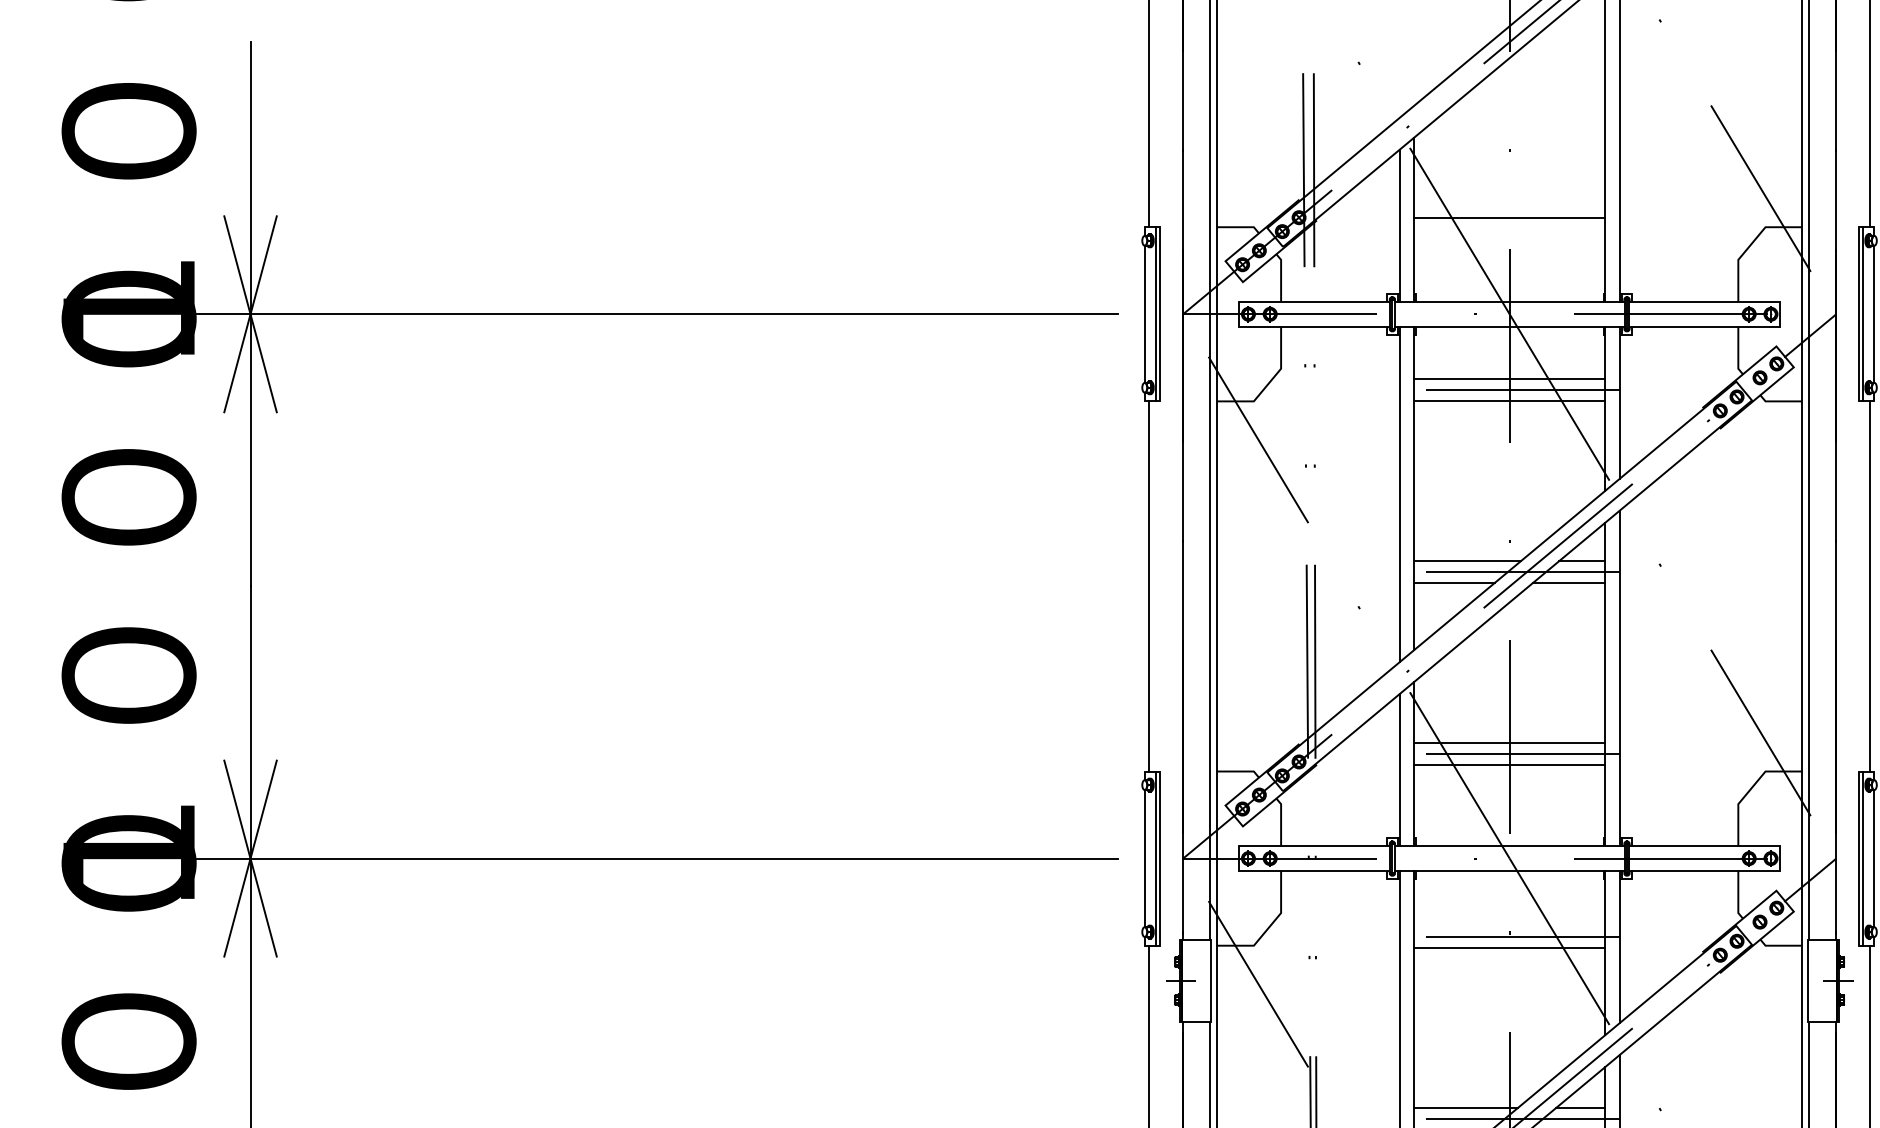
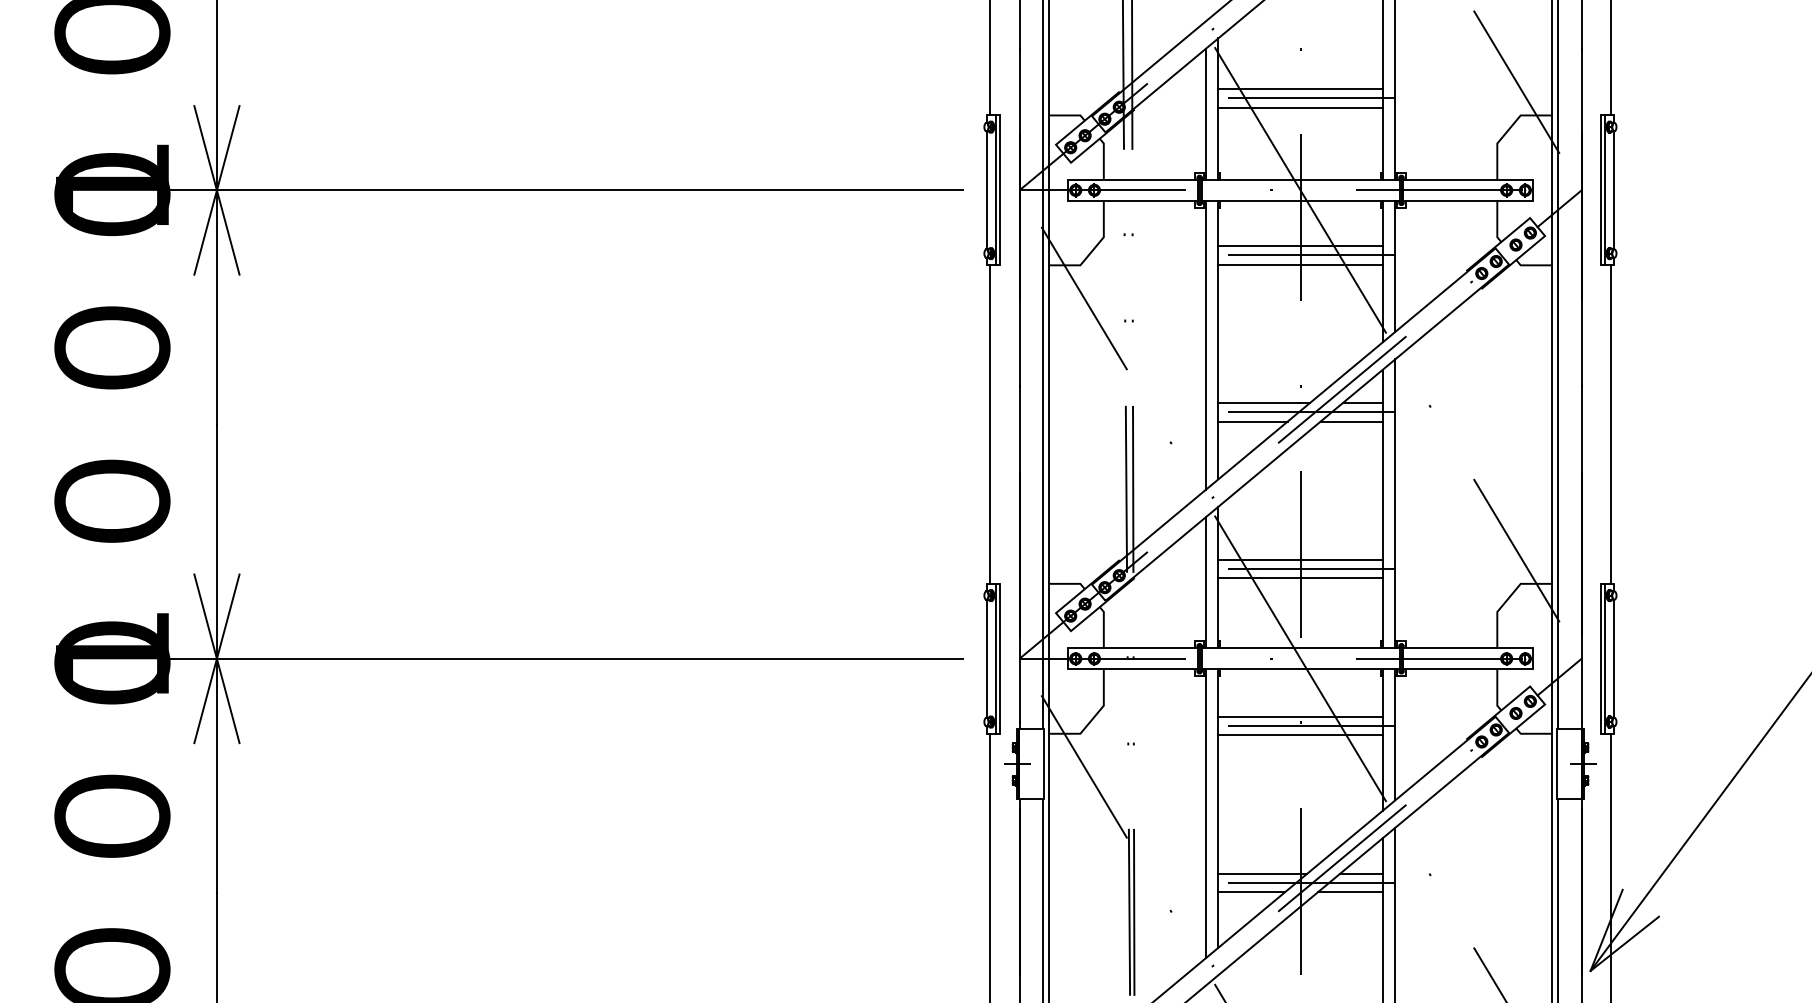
line: (1509, 195) -> (1300, 88), added
line: (1509, 207) -> (1300, 98), added
line: (1509, 925) -> (1300, 716), added

